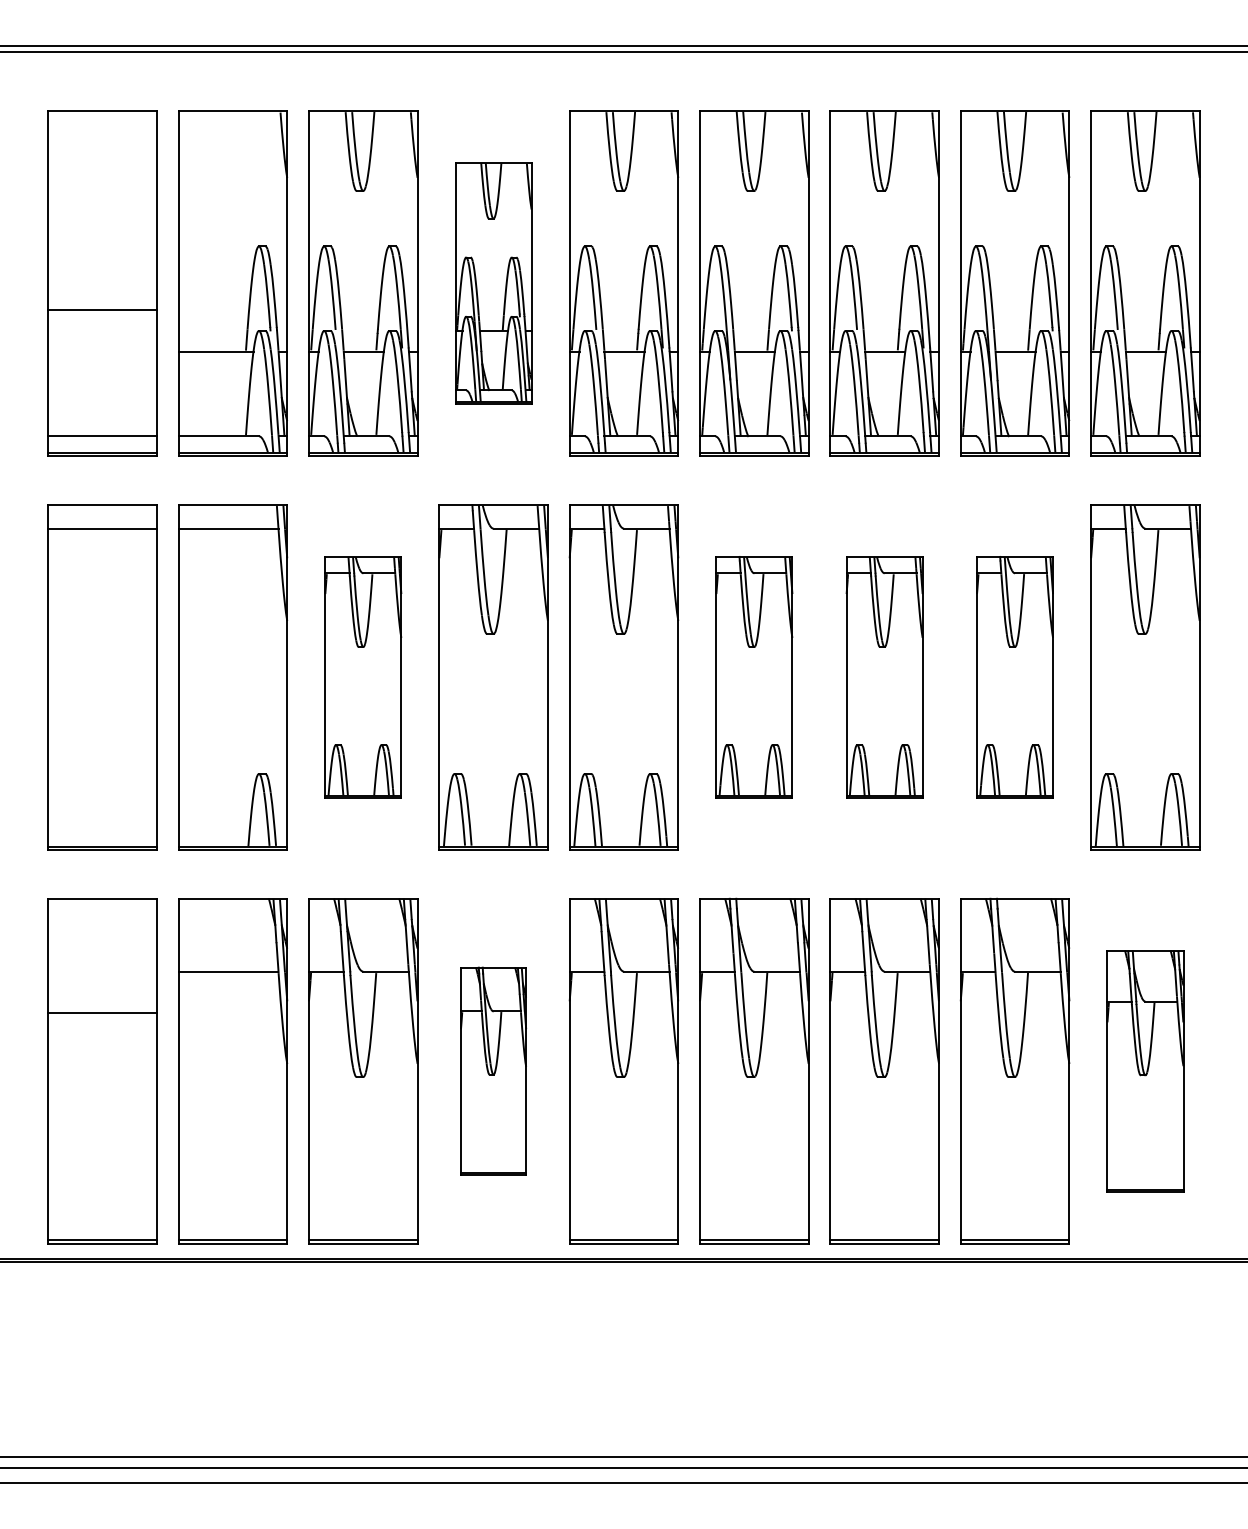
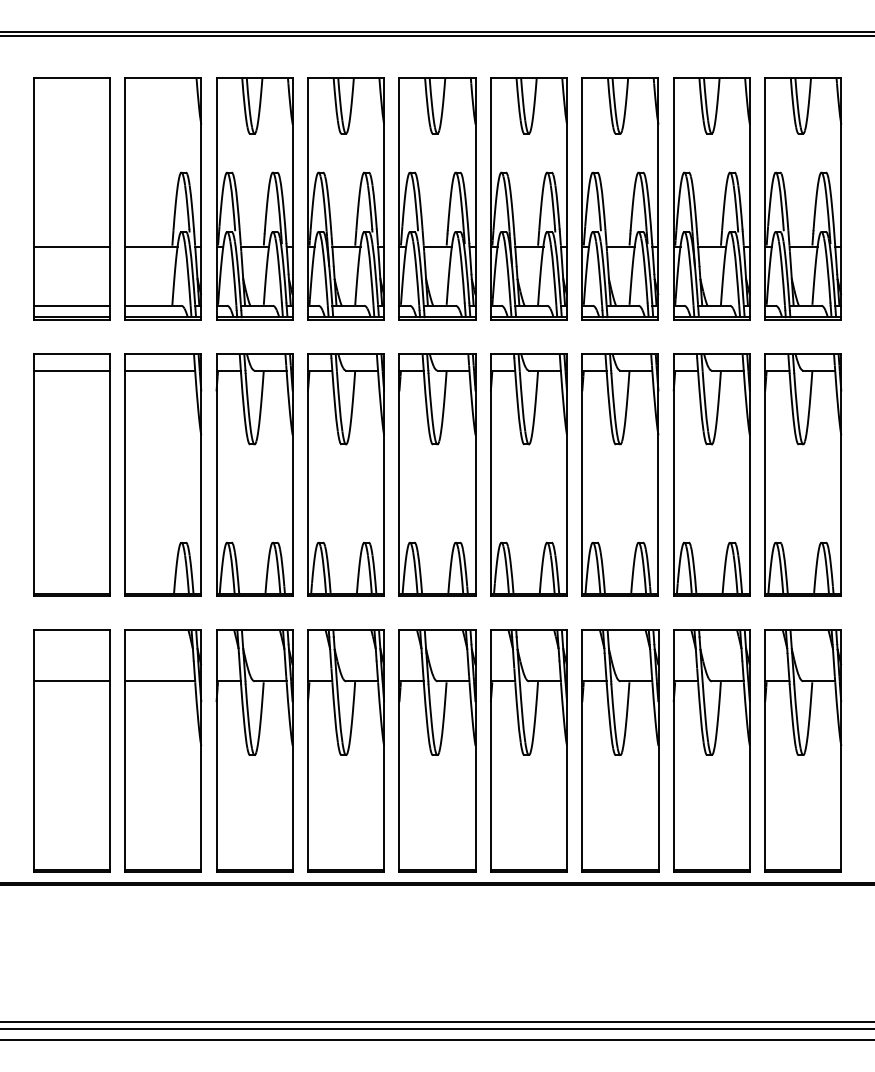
part: (493, 283) -> (345, 198), size x1.43
line: (102, 309) -> (71, 246), moved
part: (363, 677) -> (254, 474), size x1.43
part: (754, 677) -> (529, 474), size x1.43
part: (884, 677) -> (620, 474), size x1.43
part: (1014, 677) -> (711, 474), size x1.43
line: (102, 1012) -> (71, 681), moved
part: (493, 1070) -> (345, 750), size x1.67
part: (1145, 1071) -> (803, 751), size x1.43

